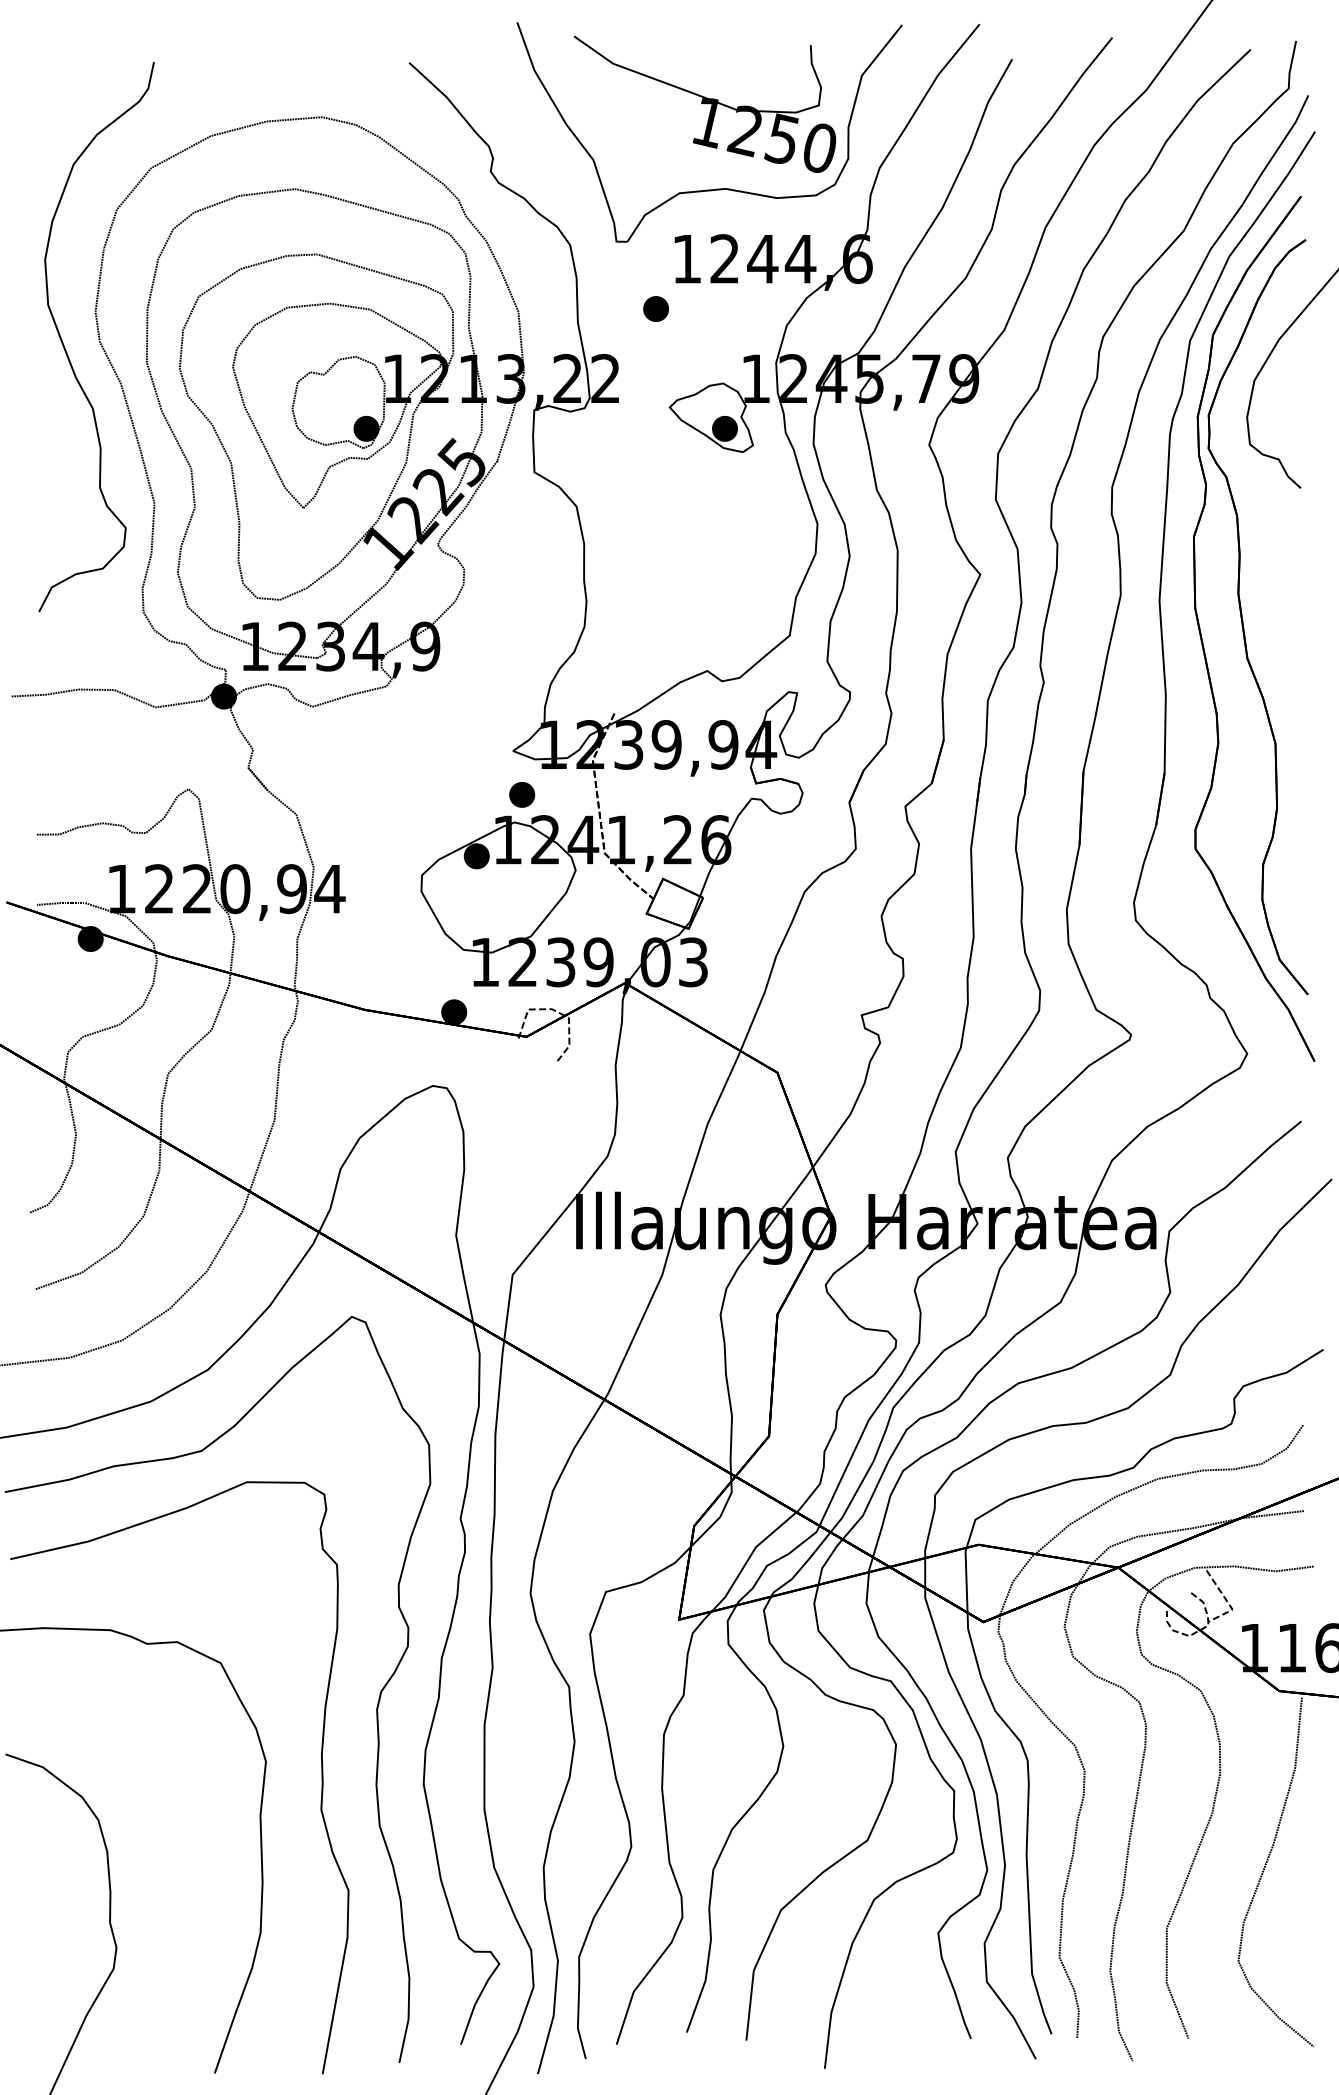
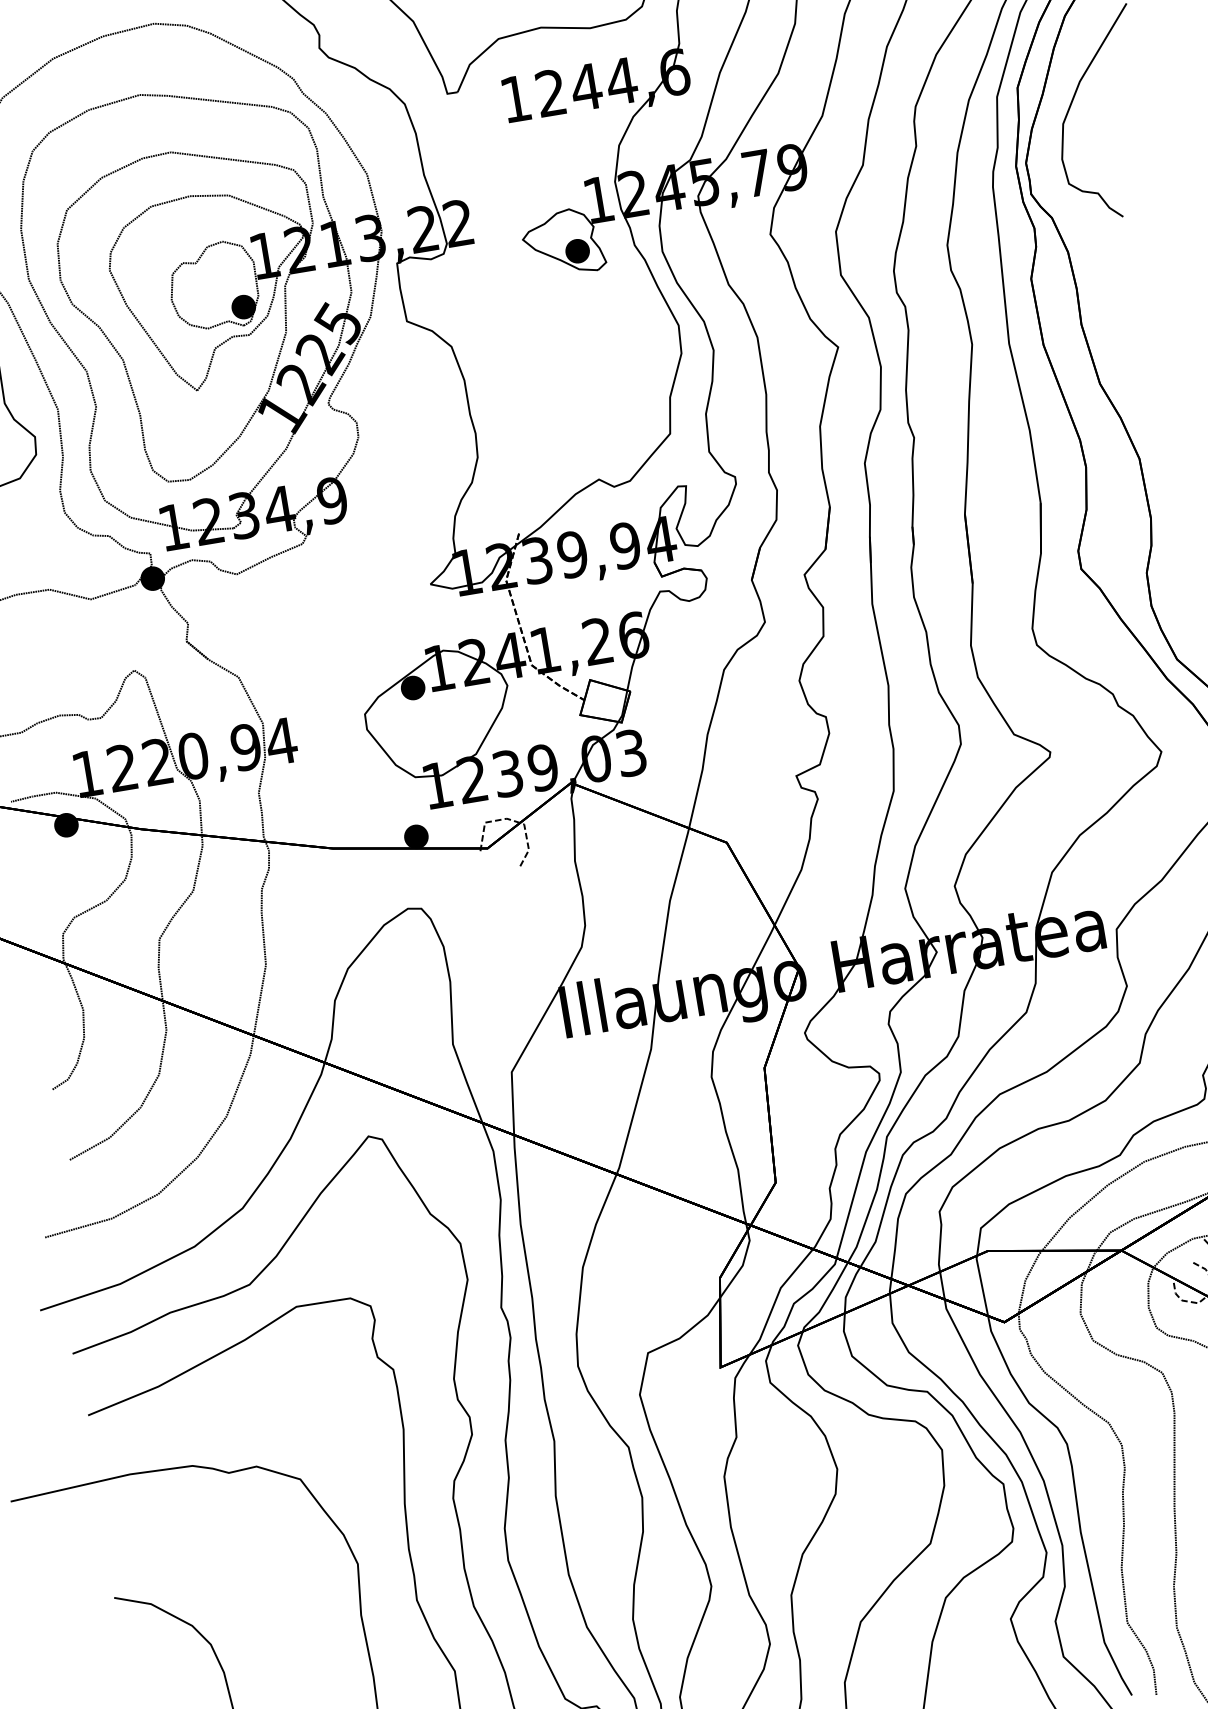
part: (656, 308) -> (495, 149), removed
part: (522, 794) -> (446, 623), removed

